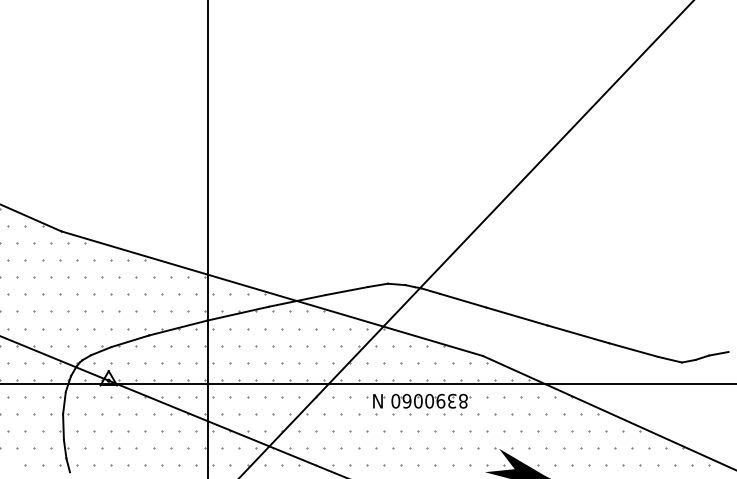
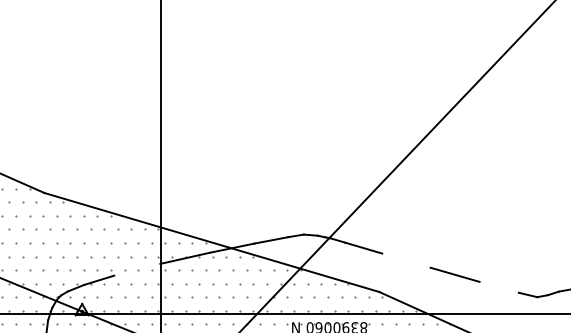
line: (516, 316) -> (405, 260), removed
line: (178, 327) -> (137, 269), removed
line: (633, 349) -> (498, 286), removed

